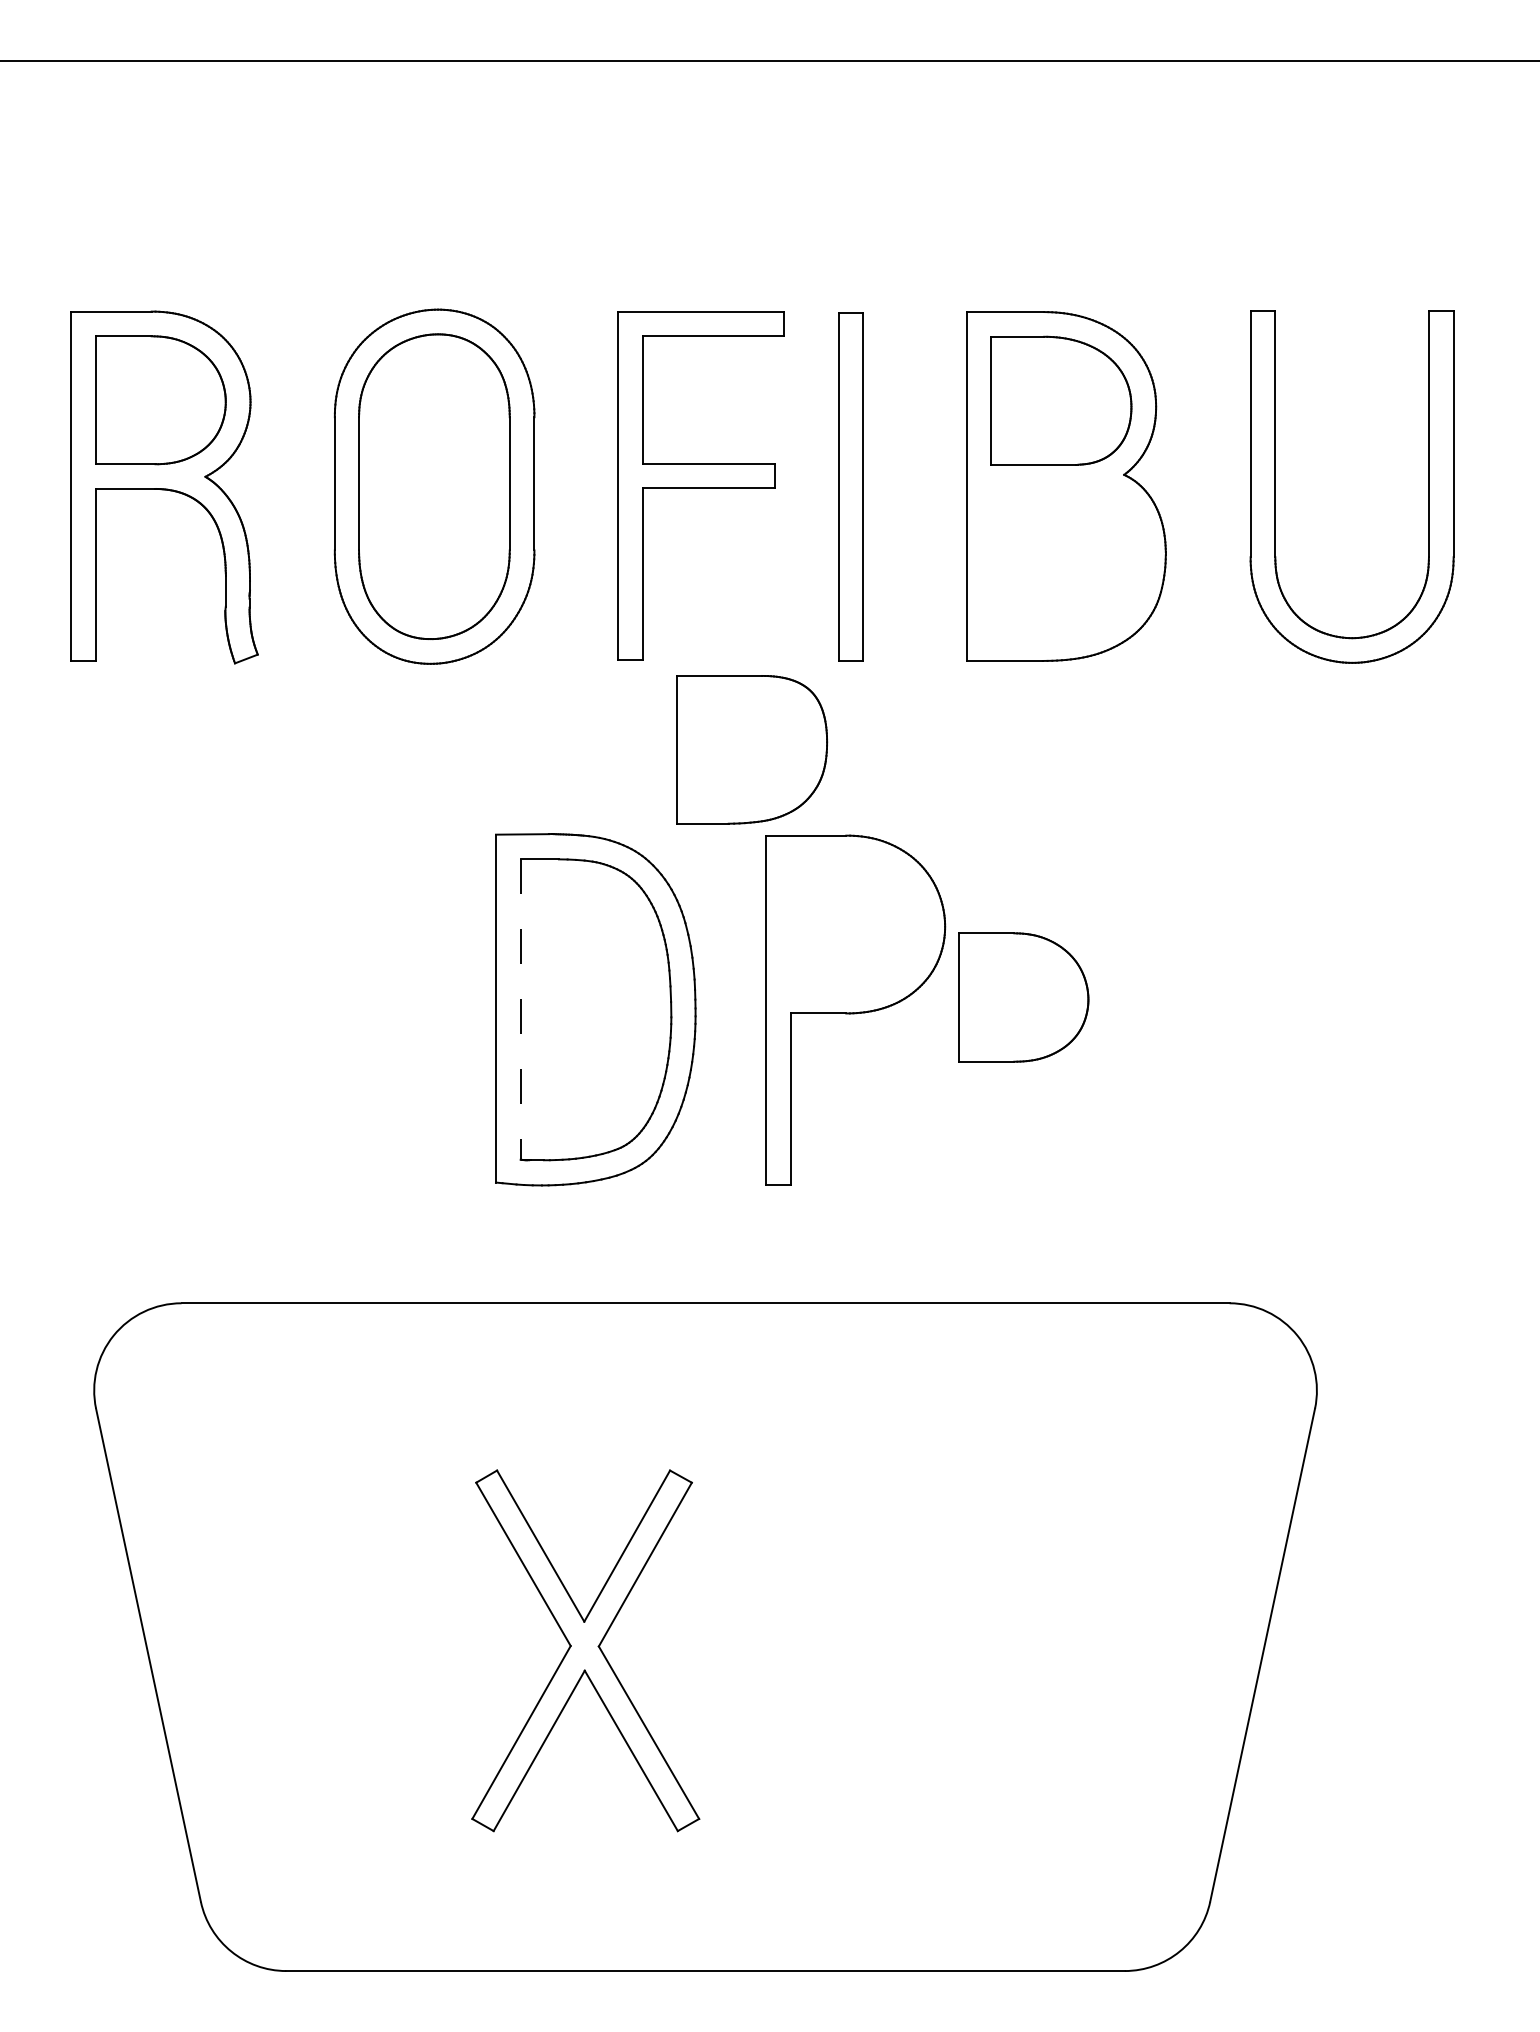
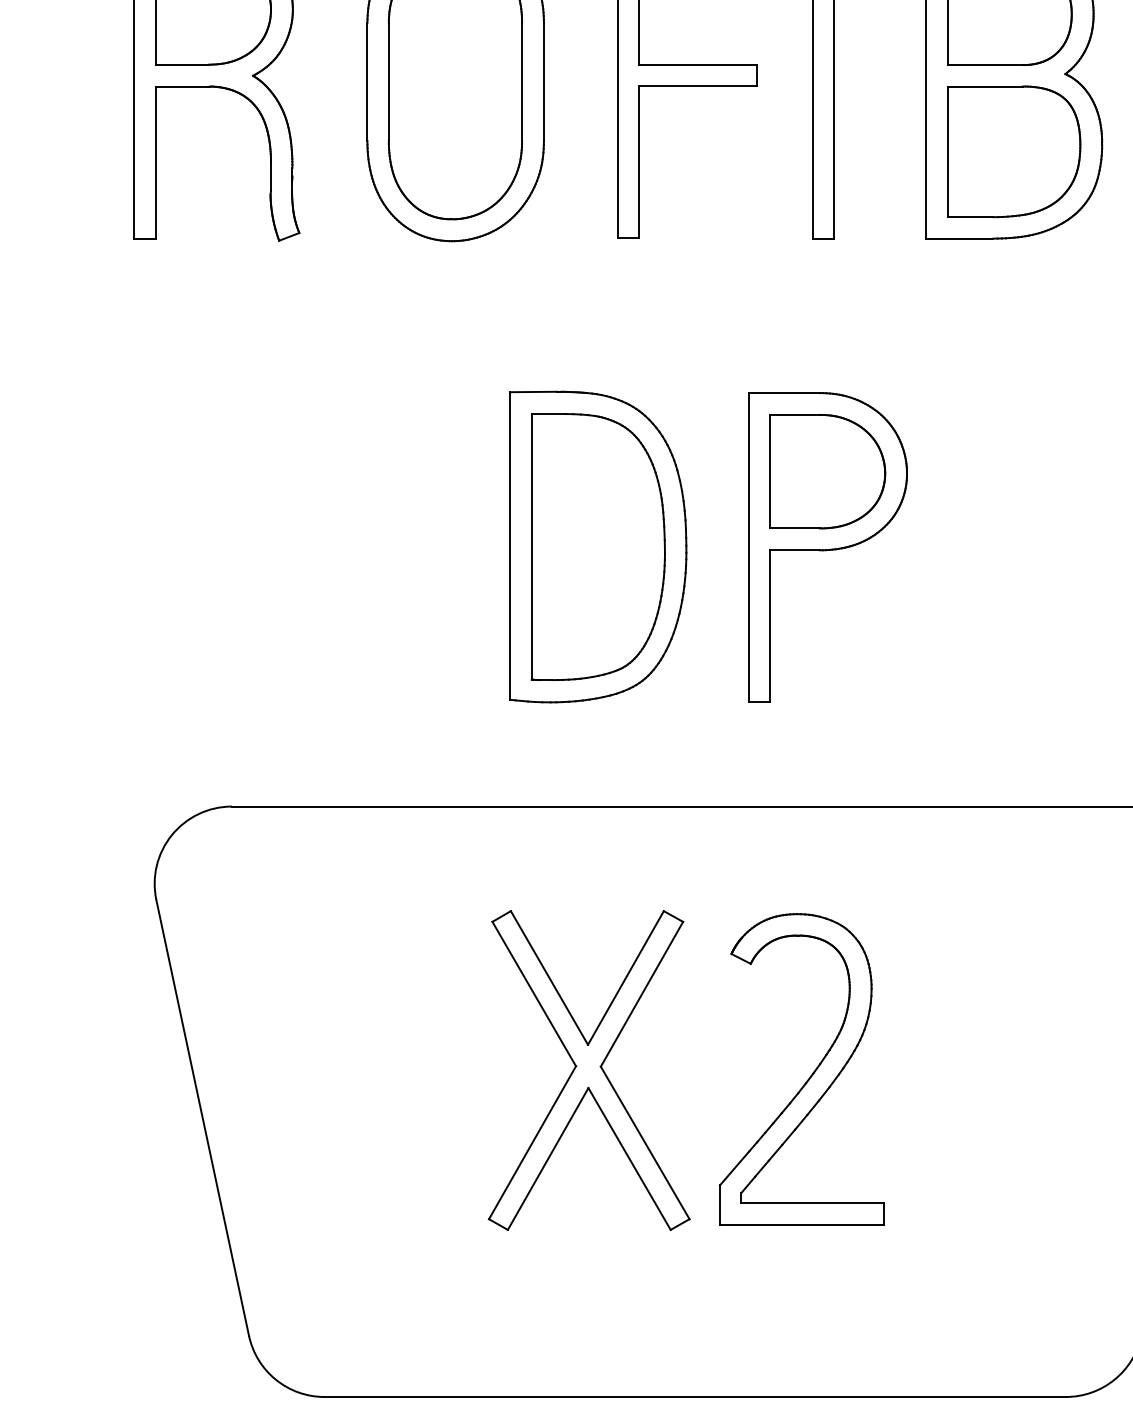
part: (752, 749) -> (1014, 151), moved
part: (1023, 997) -> (827, 471), moved
line: (520, 1010) -> (531, 547), dashed -> solid
part: (835, 1608) -> (810, 1076), added
part: (585, 1650) -> (589, 1070), moved

